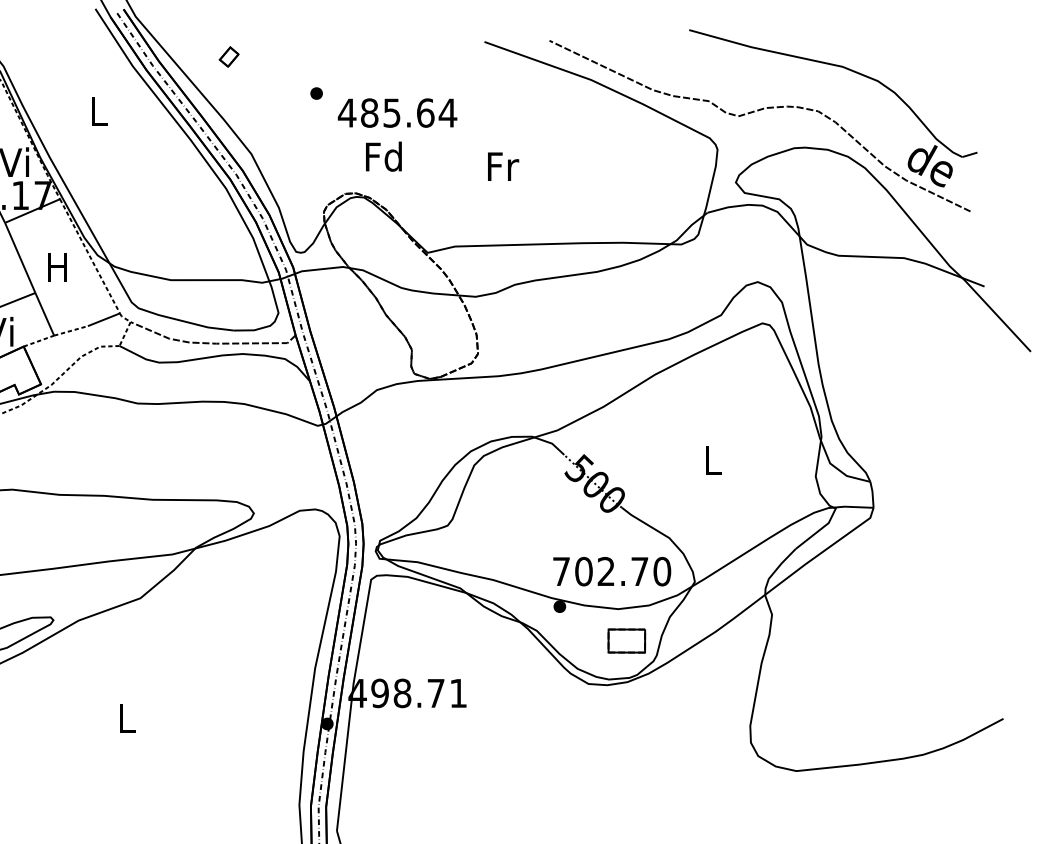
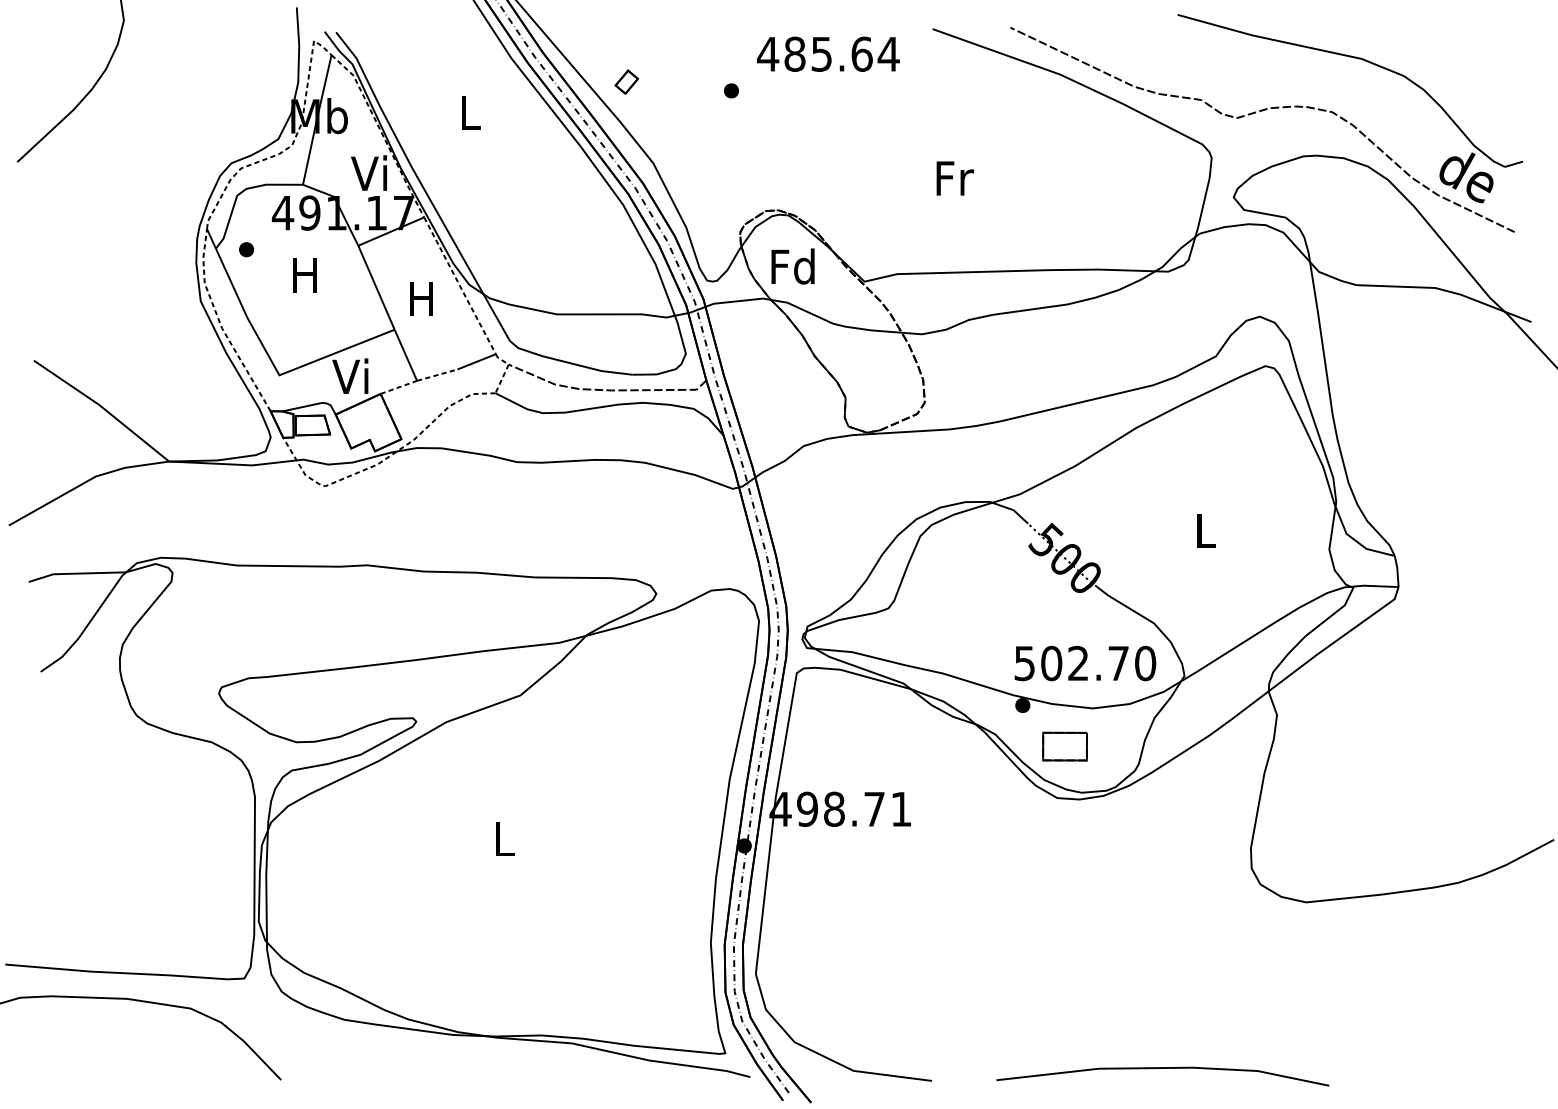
part: (228, 56) -> (626, 81), moved
text: (397, 112) -> (828, 53), moved
text: (383, 156) -> (792, 266), moved
text: (561, 571) -> (1024, 663), 702.70 -> 502.70
part: (626, 640) -> (1064, 746), moved

